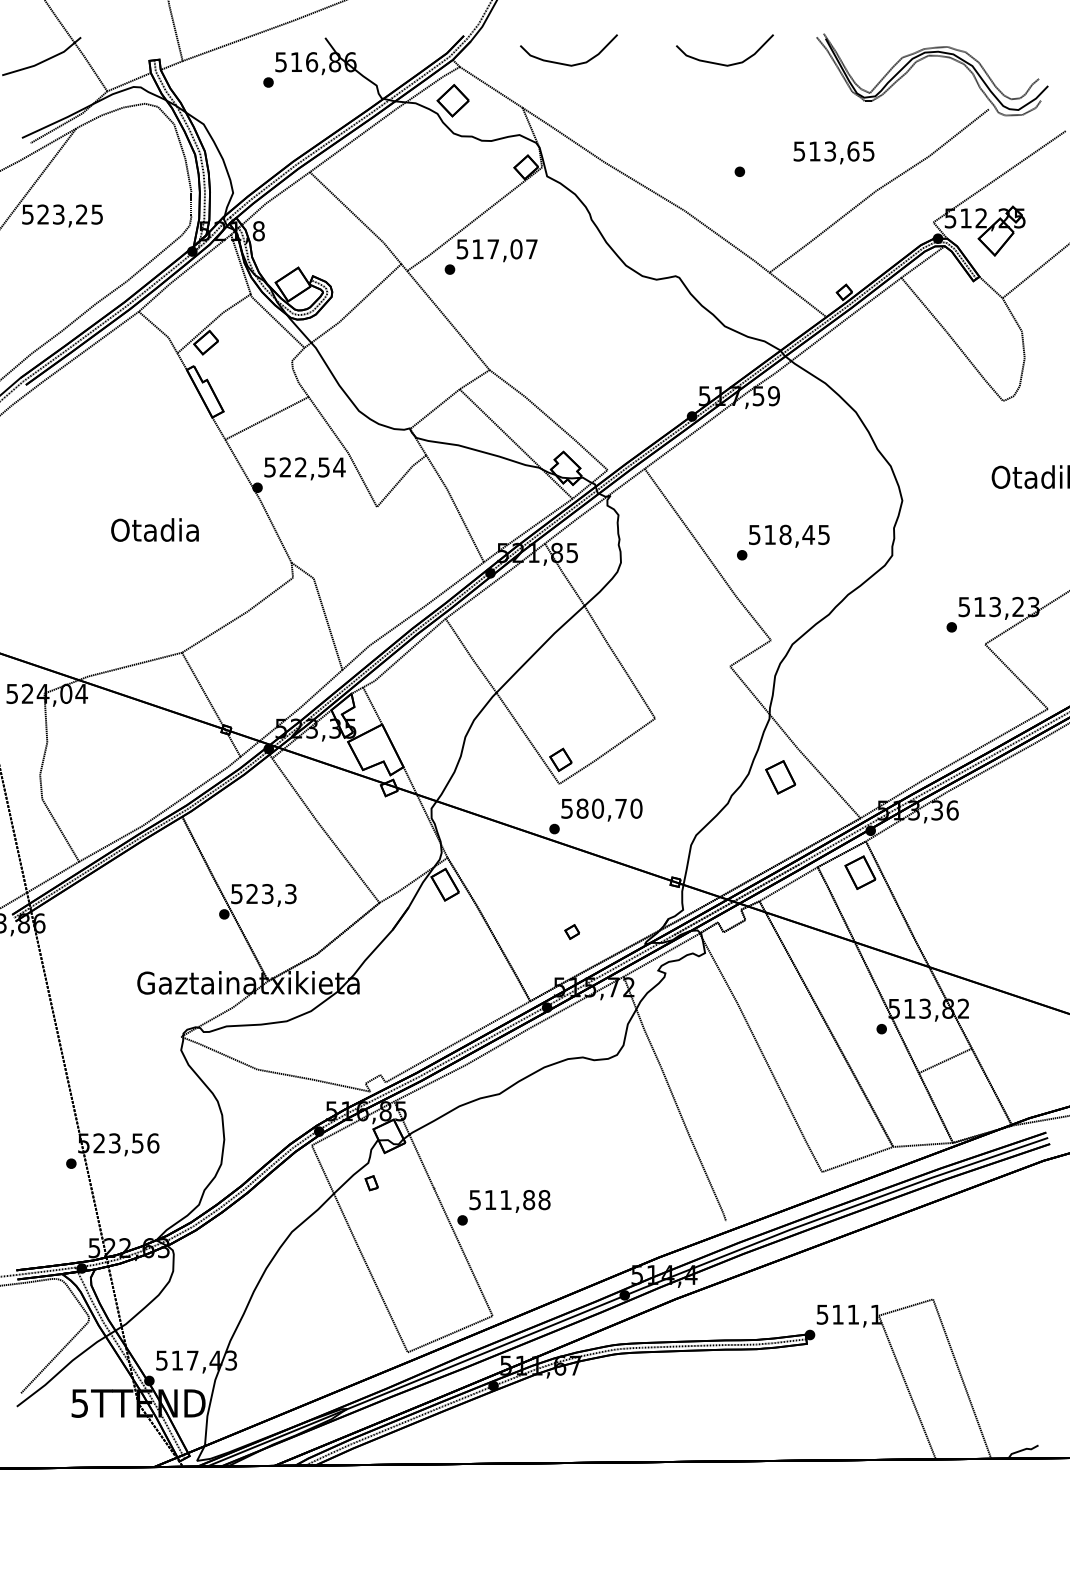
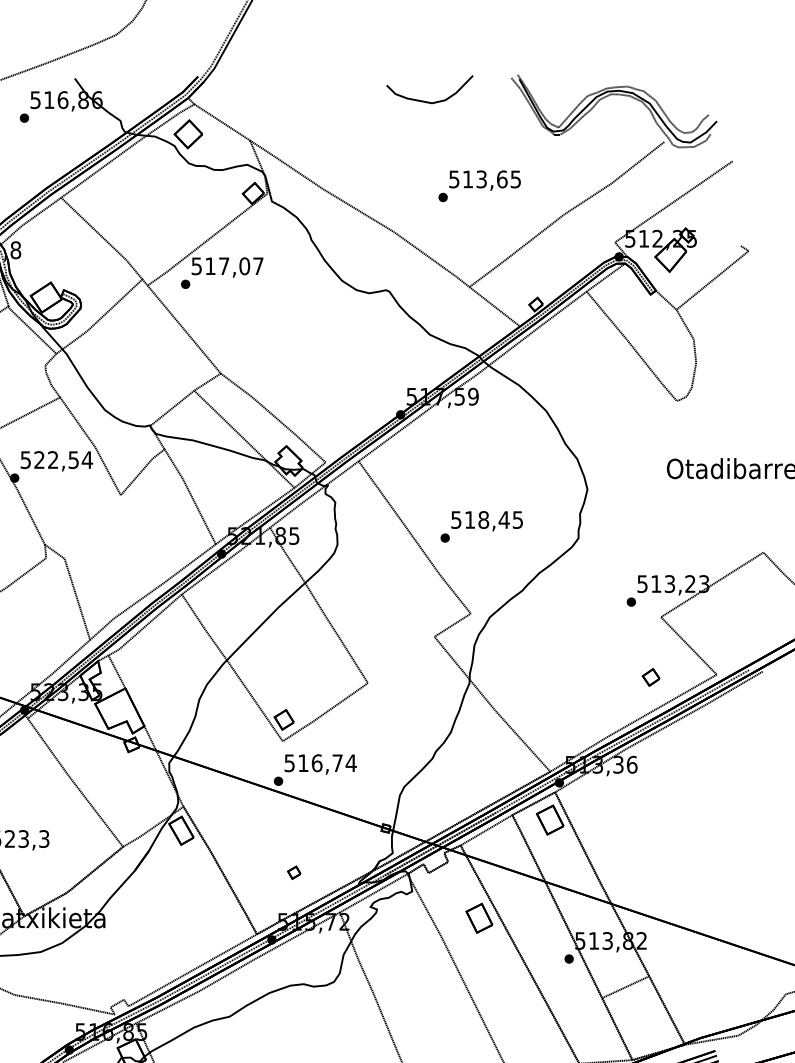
curve: (566, 63) -> (289, 101), removed
text: (833, 152) -> (484, 180), moved
part: (973, 711) -> (650, 676), added
part: (780, 777) -> (479, 918), moved
text: (609, 808) -> (327, 763), 580,70 -> 516,74

